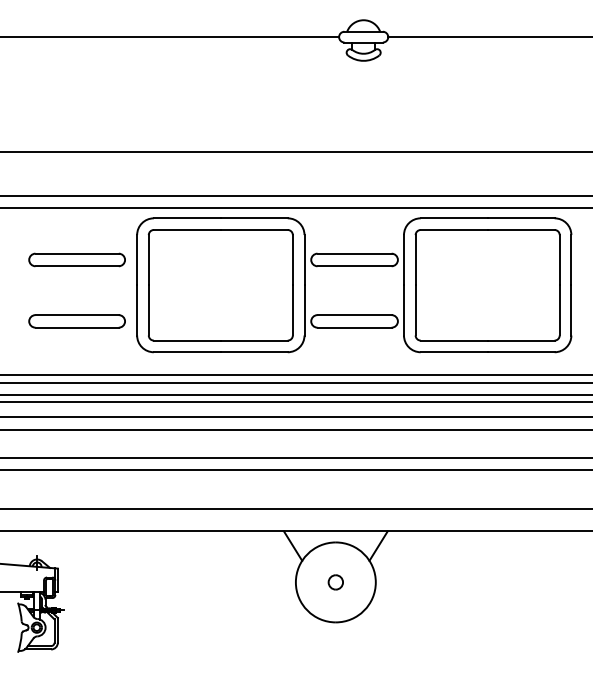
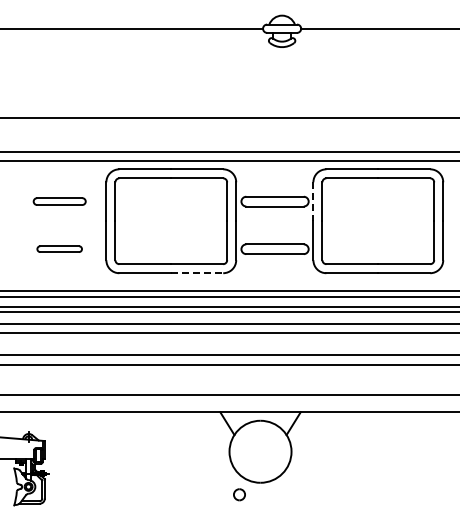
part: (76, 259) -> (59, 201), size x0.7
line: (404, 261) -> (313, 202), solid -> dashed
part: (76, 320) -> (59, 248), size x0.6
line: (254, 352) -> (197, 273), solid -> dashed
part: (335, 582) -> (239, 494), moved

